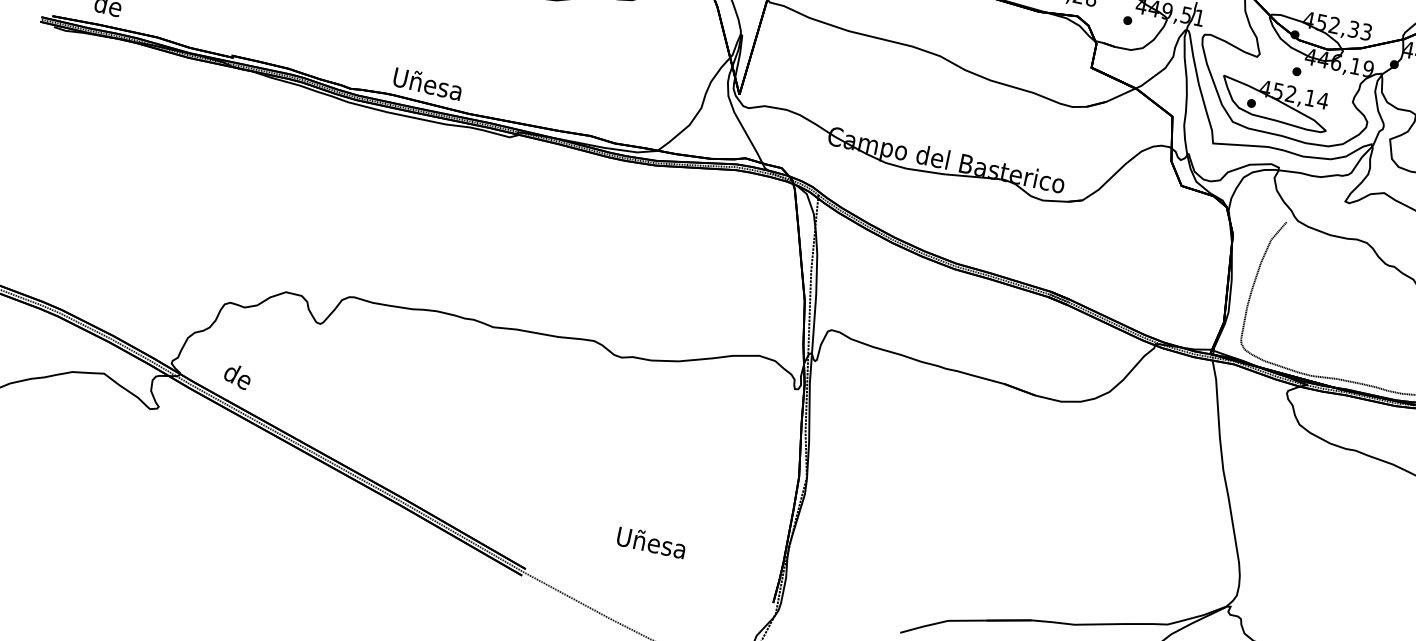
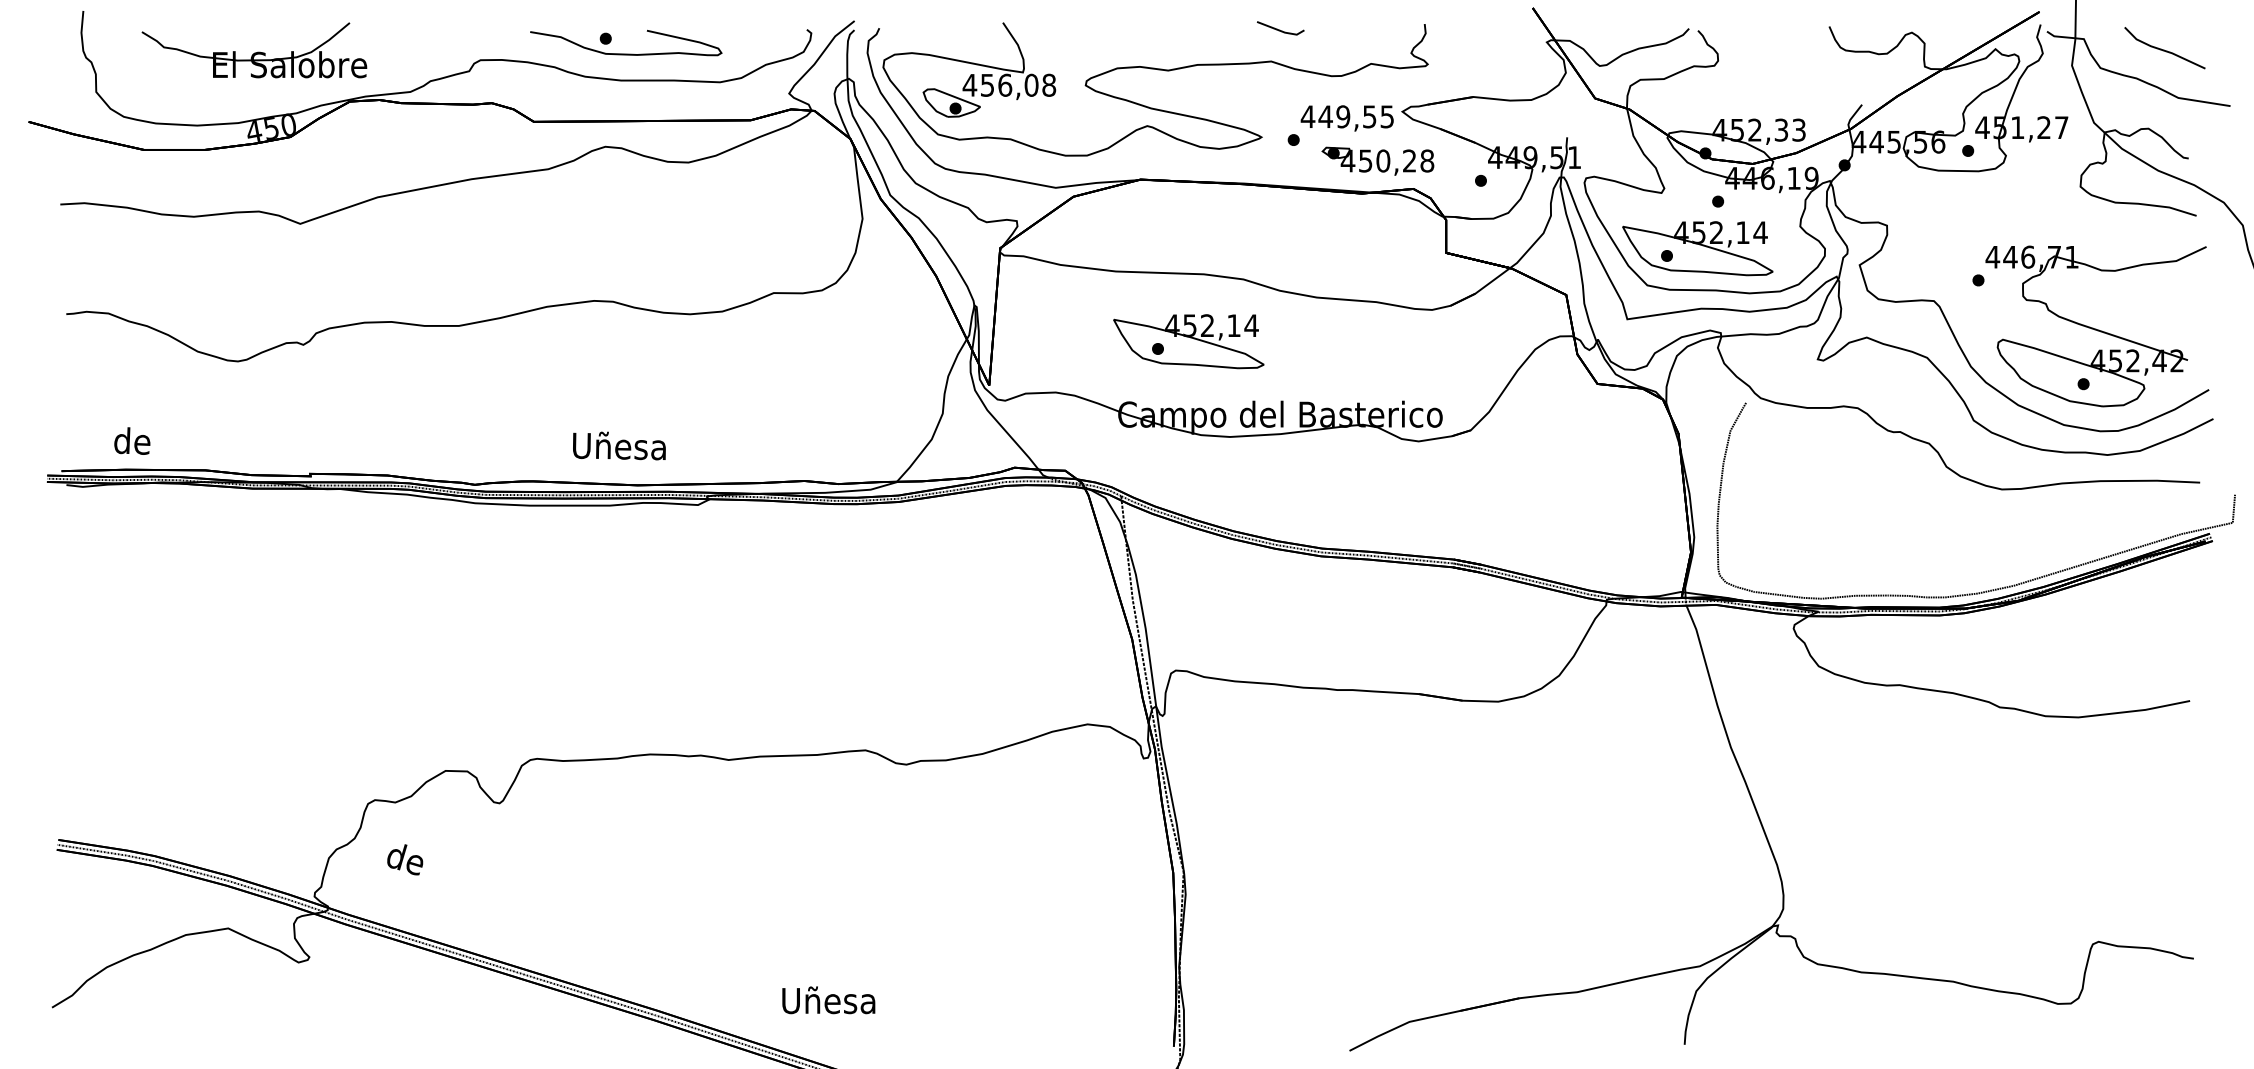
text: (428, 83) -> (619, 445), moved
part: (890, 92) -> (1188, 341), added
text: (237, 376) -> (405, 859), moved
text: (651, 542) -> (828, 1000), moved

